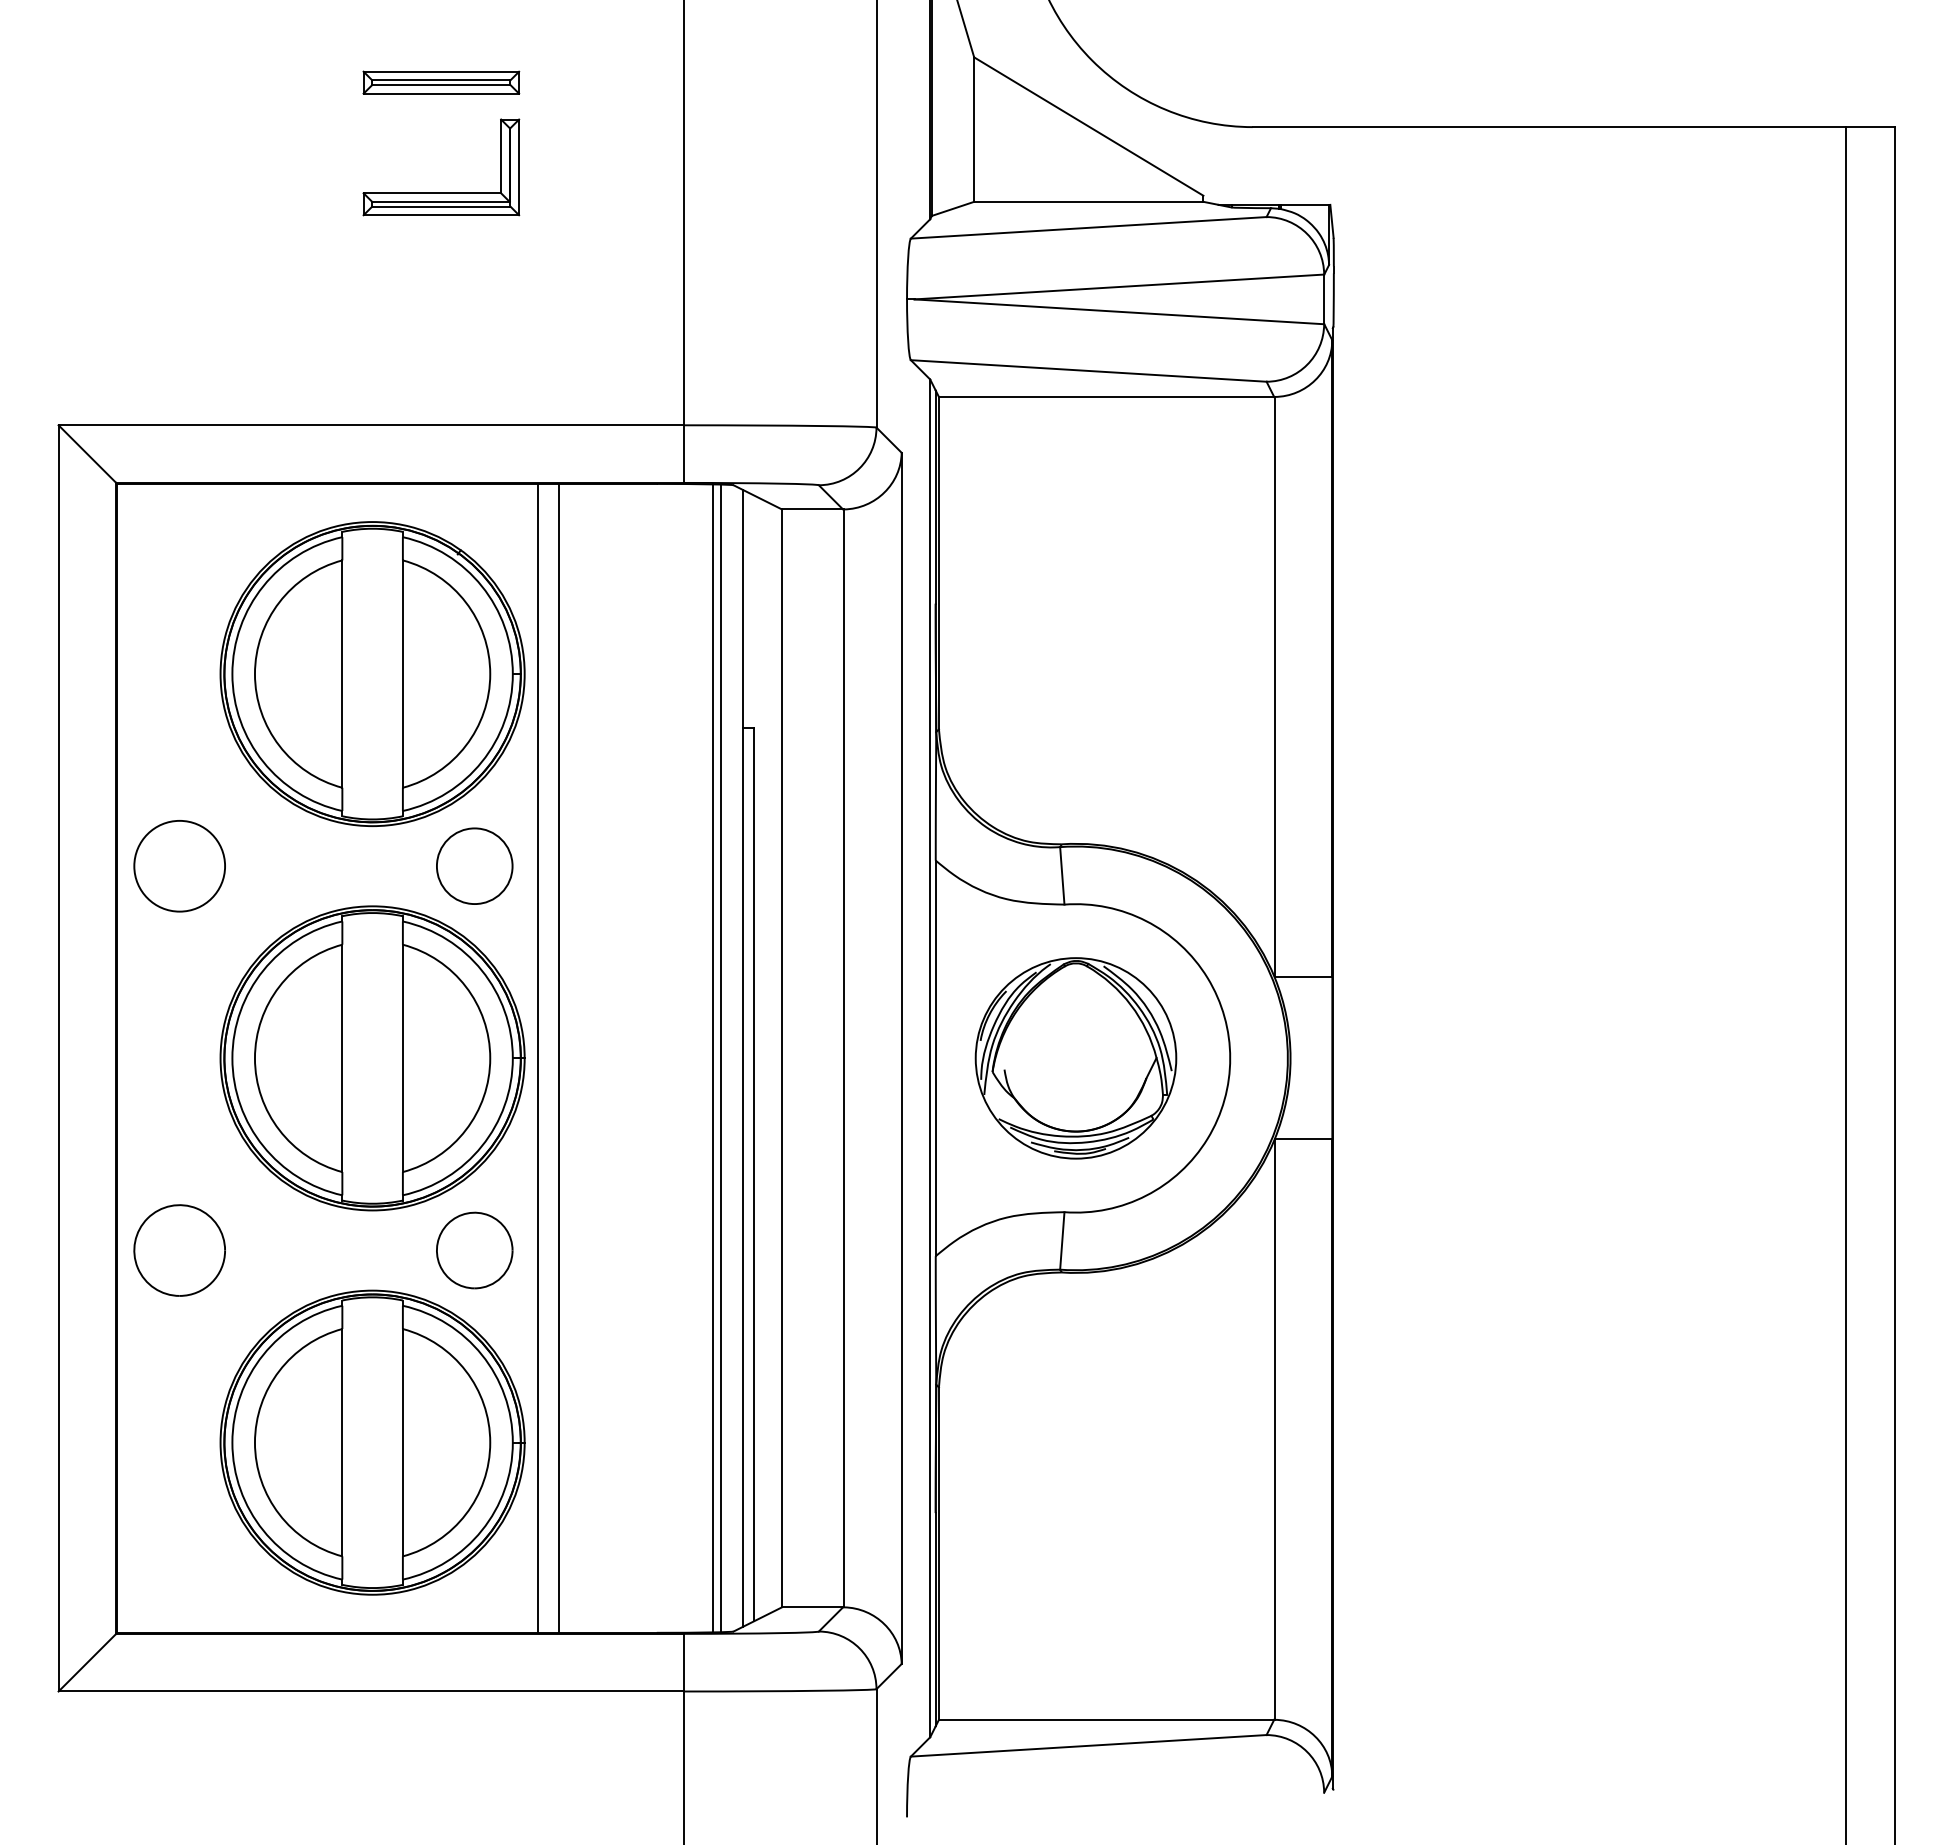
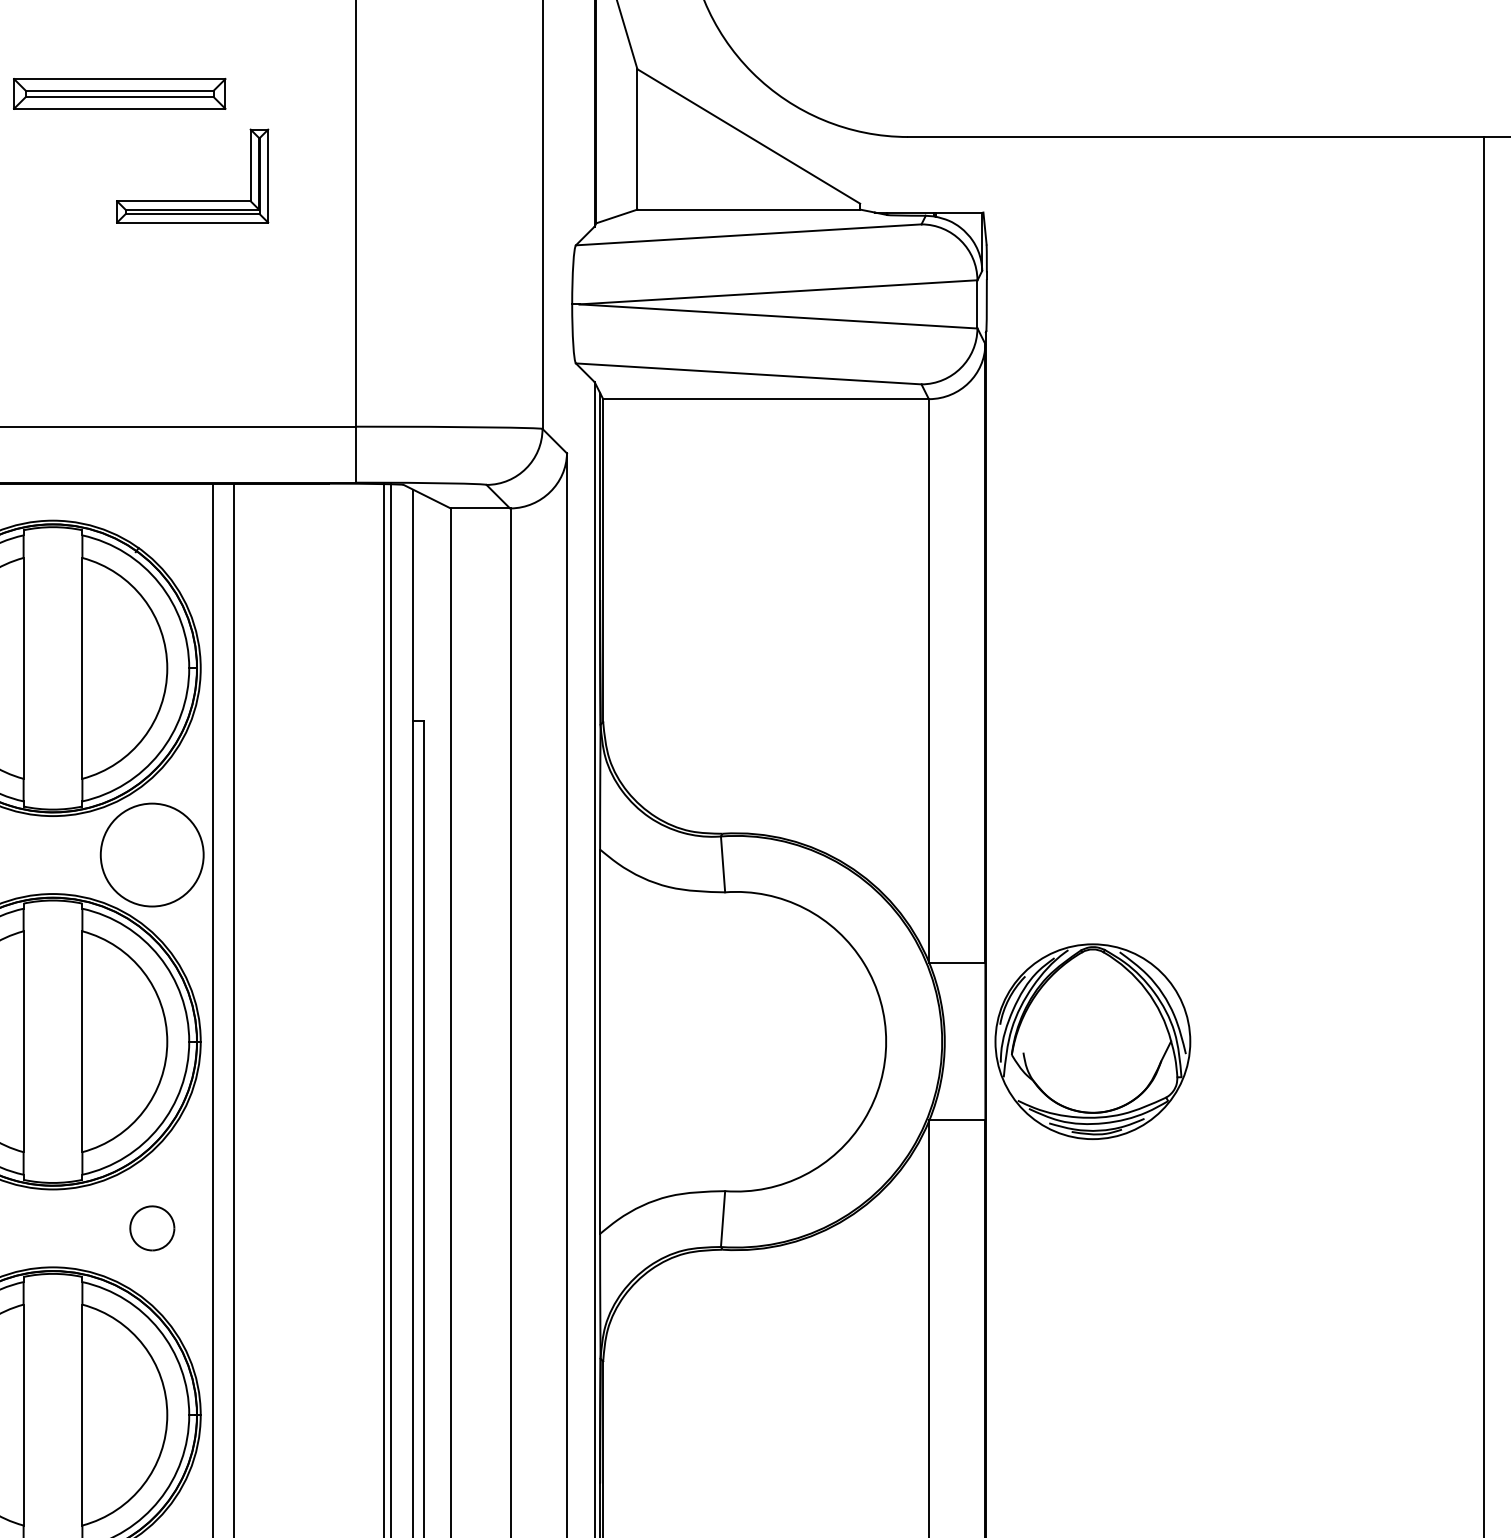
part: (441, 82) -> (119, 93), size x1.4
part: (441, 192) -> (192, 200), moved
circle: (474, 866) -> (151, 855), size x1.4
part: (1075, 1058) -> (1092, 1041), moved
part: (474, 1250) -> (151, 1228), size x0.6

